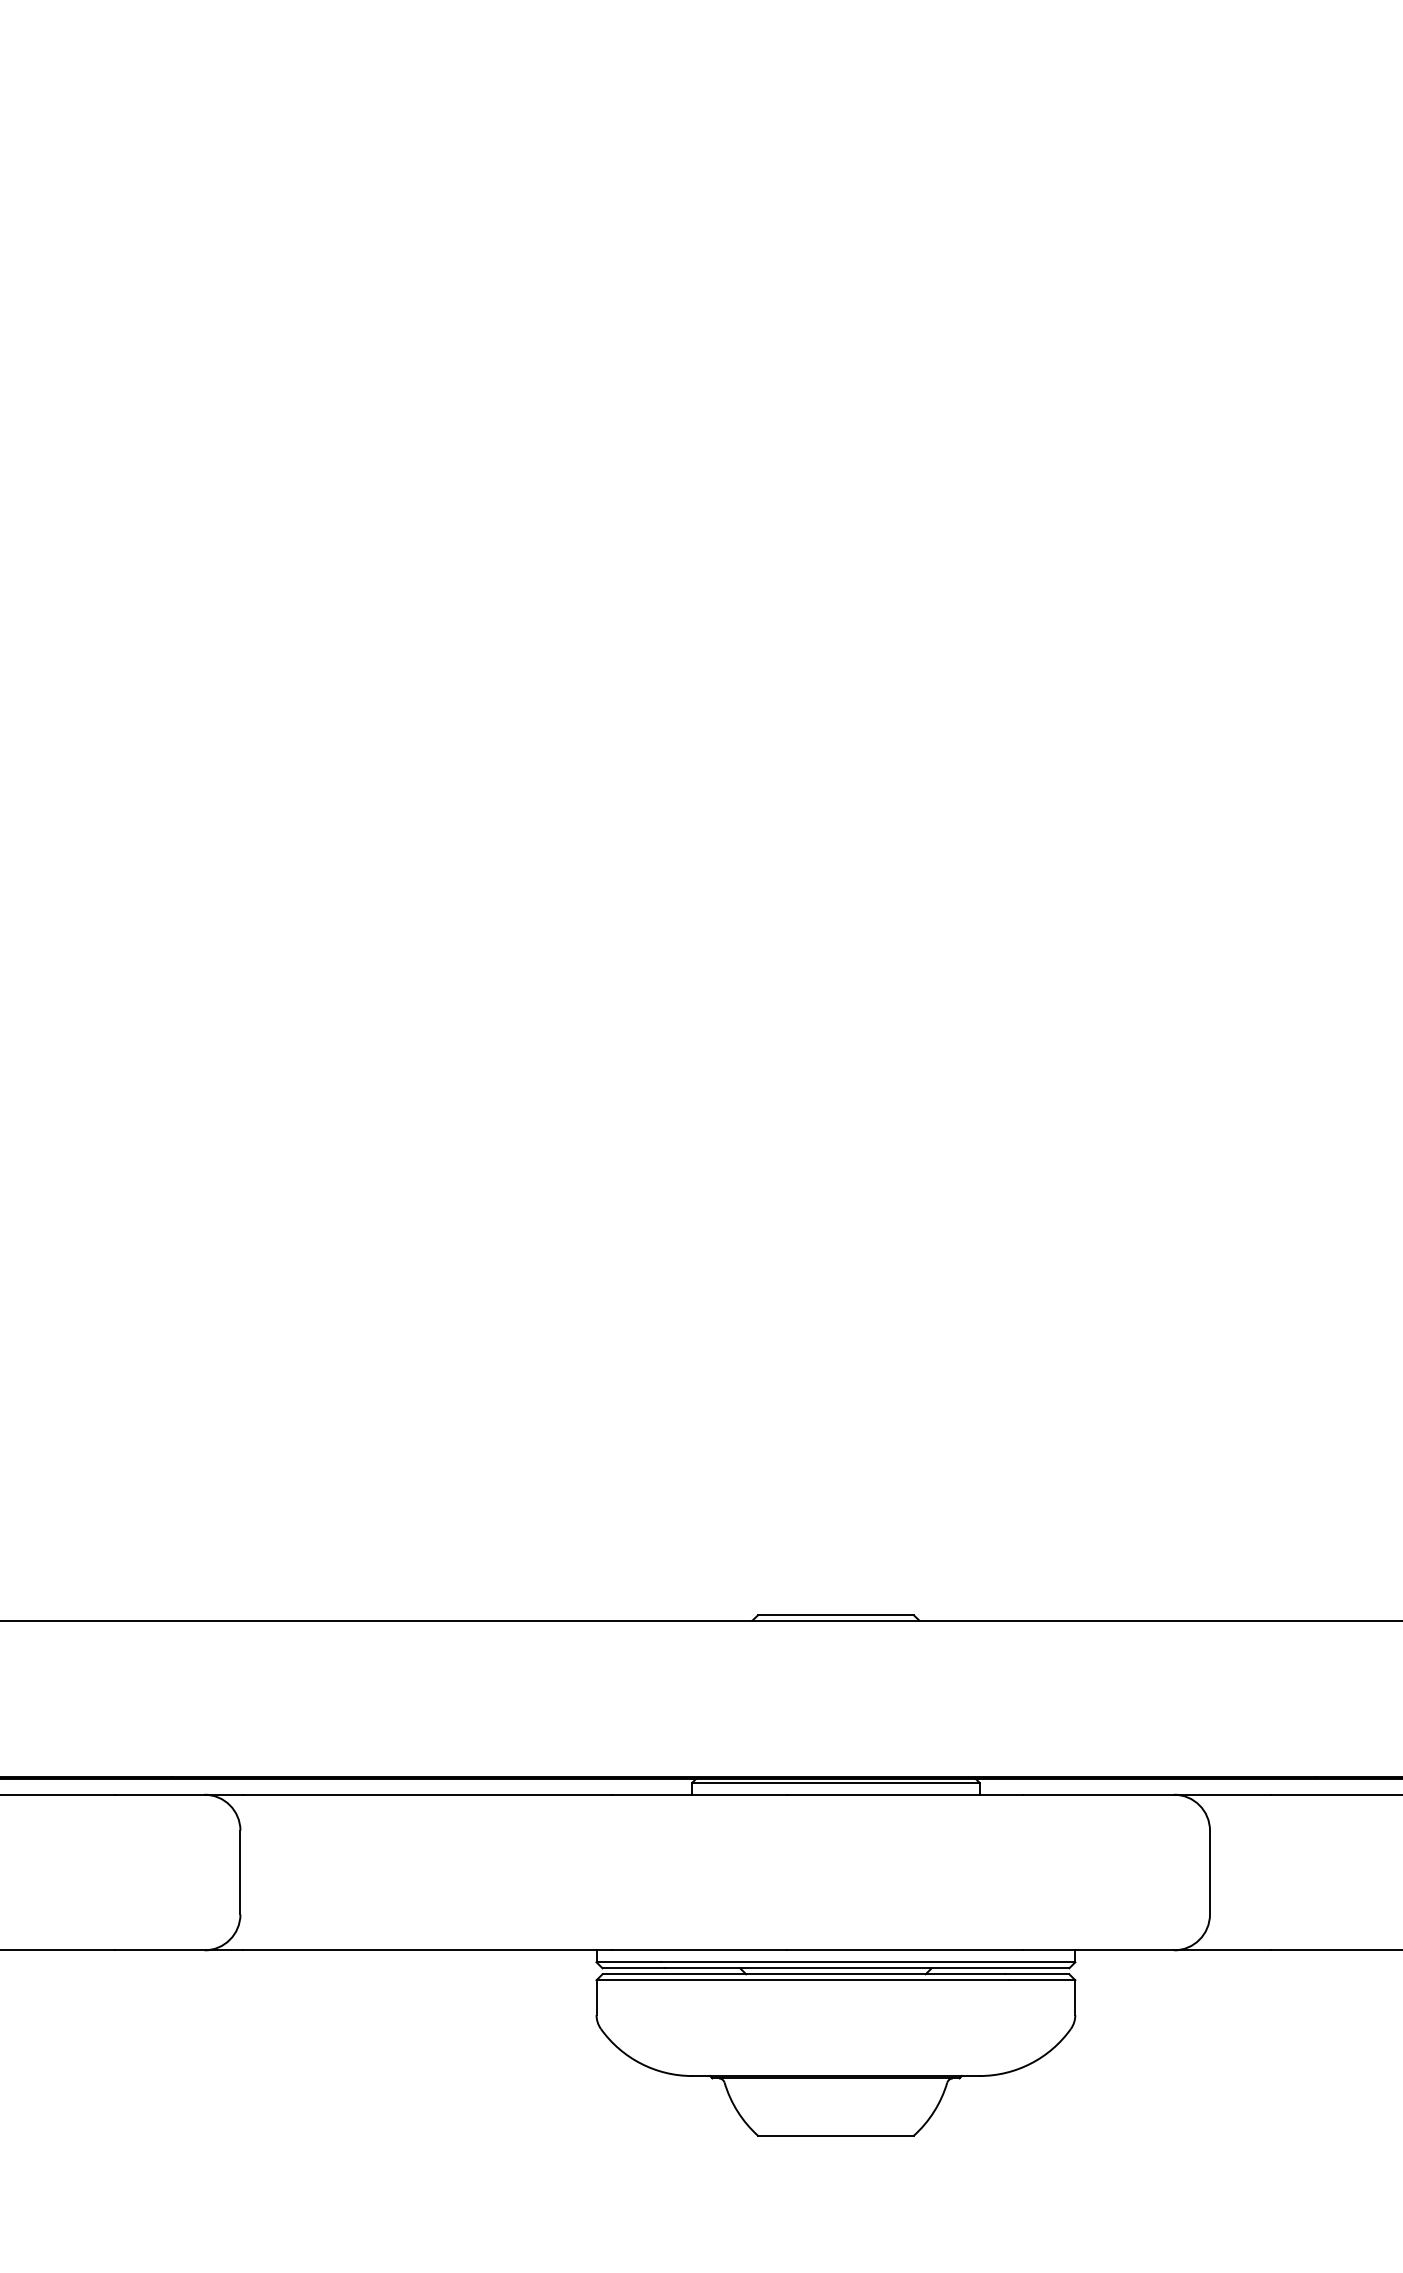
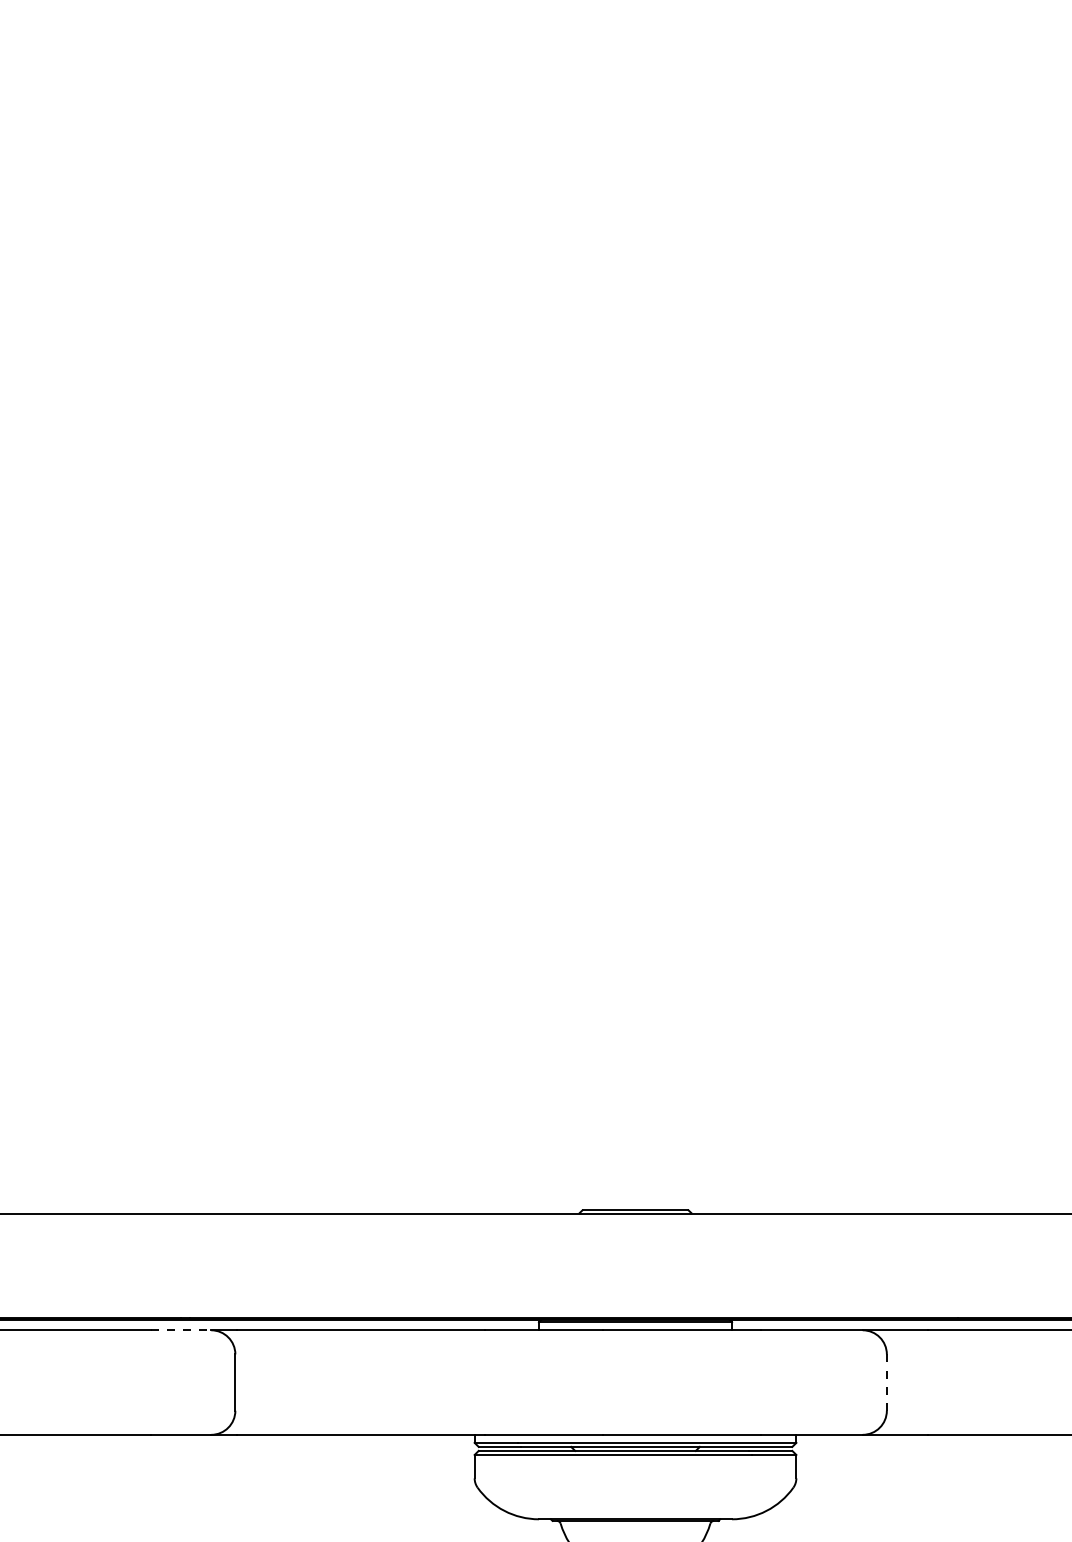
line: (160, 1795) -> (181, 1330), solid -> dashed
line: (1209, 1872) -> (886, 1382), solid -> dashed

